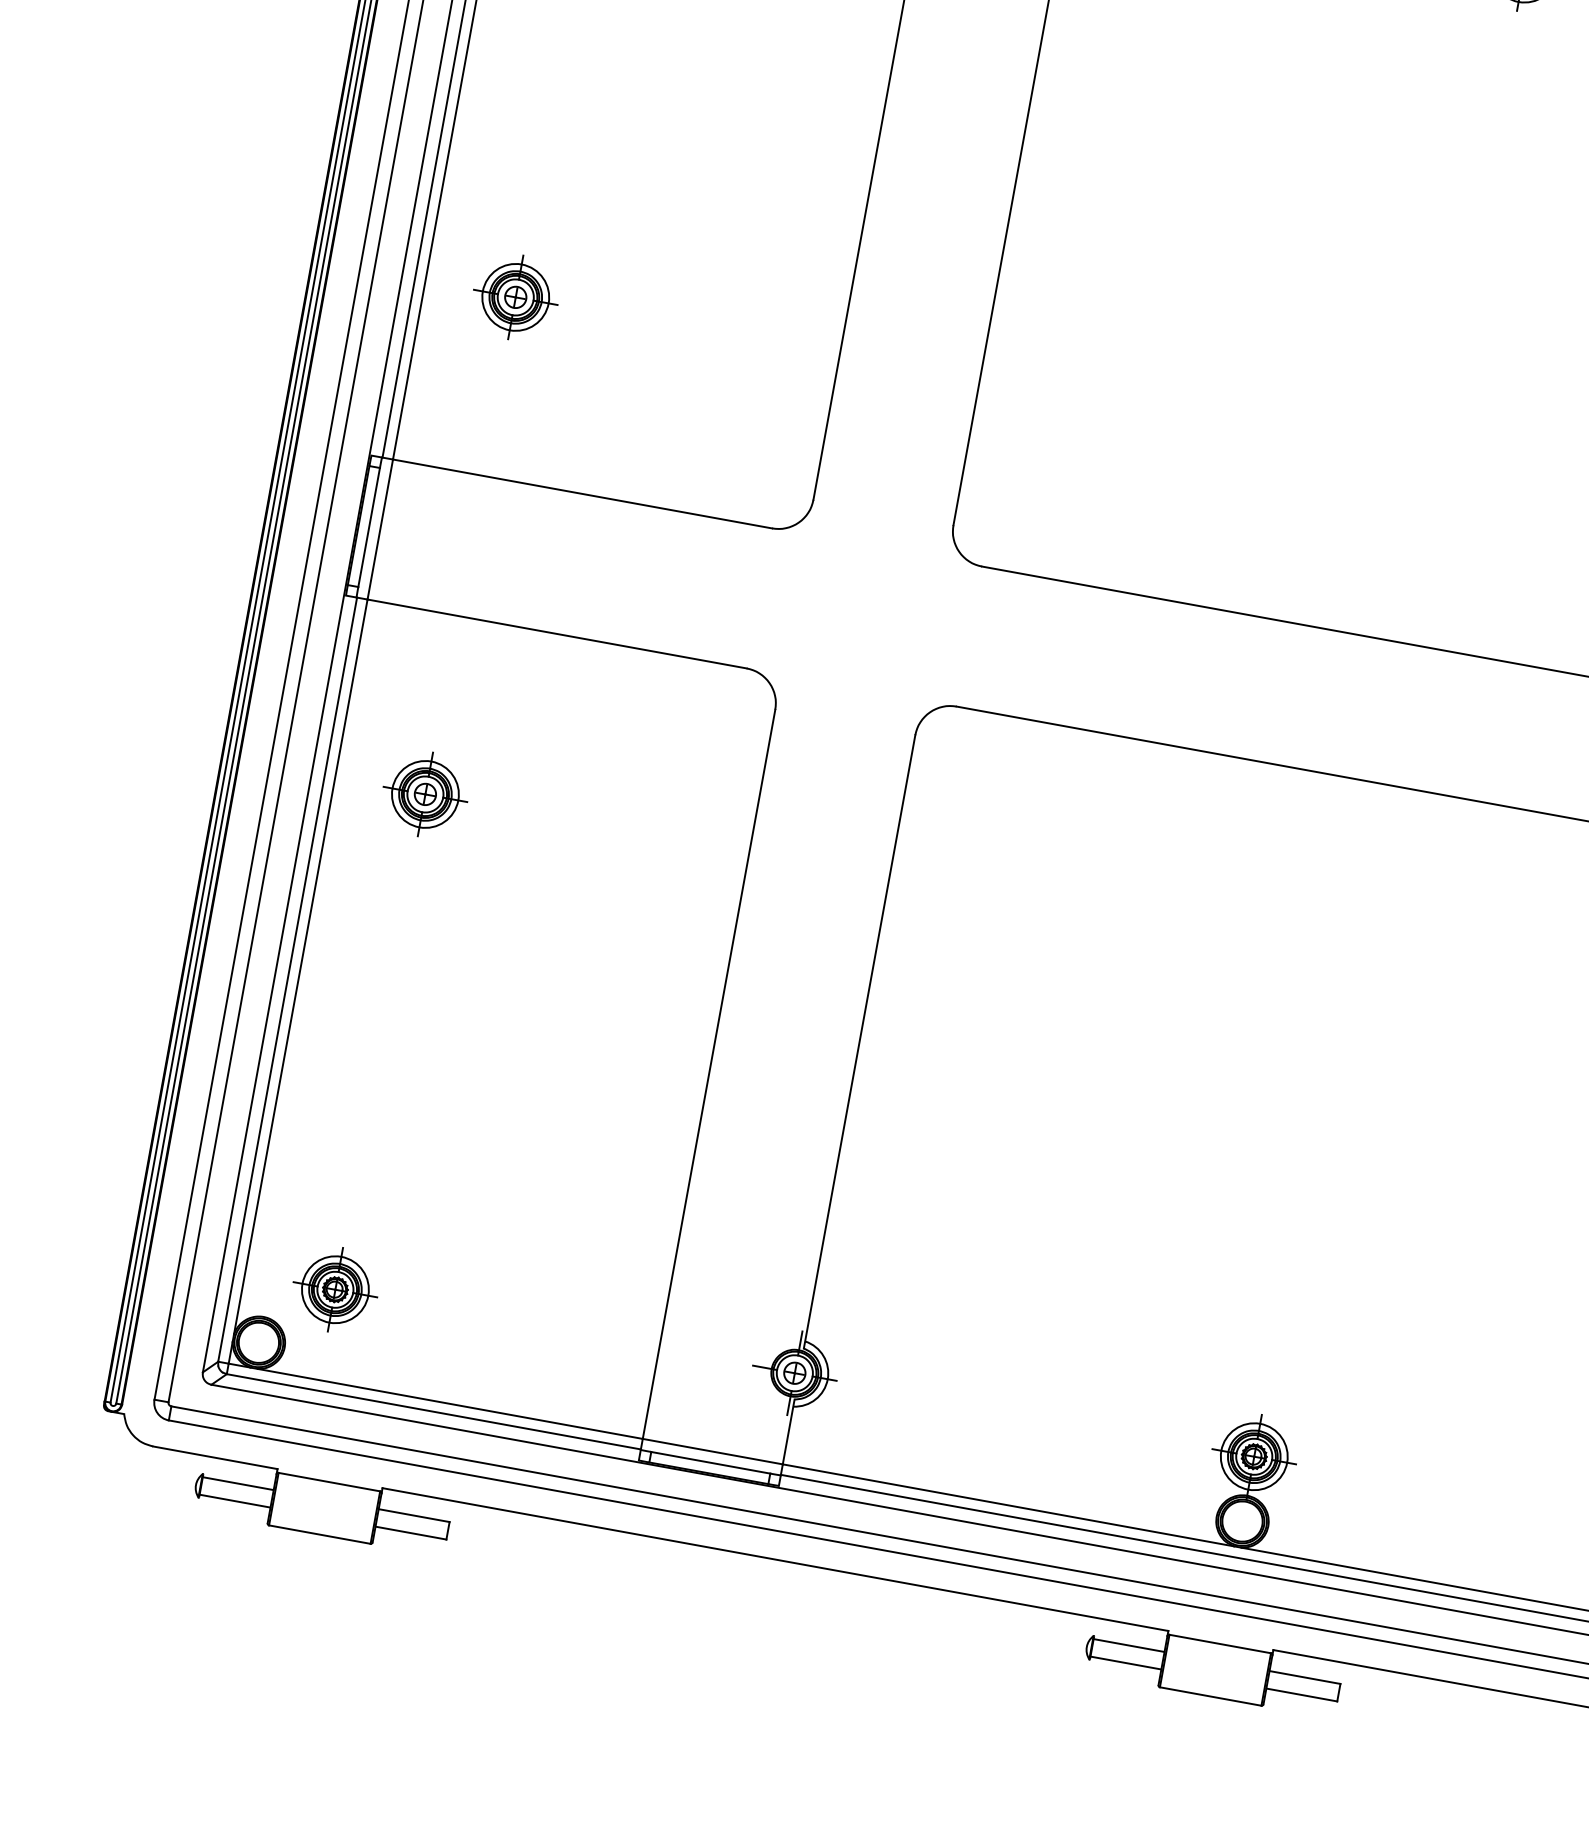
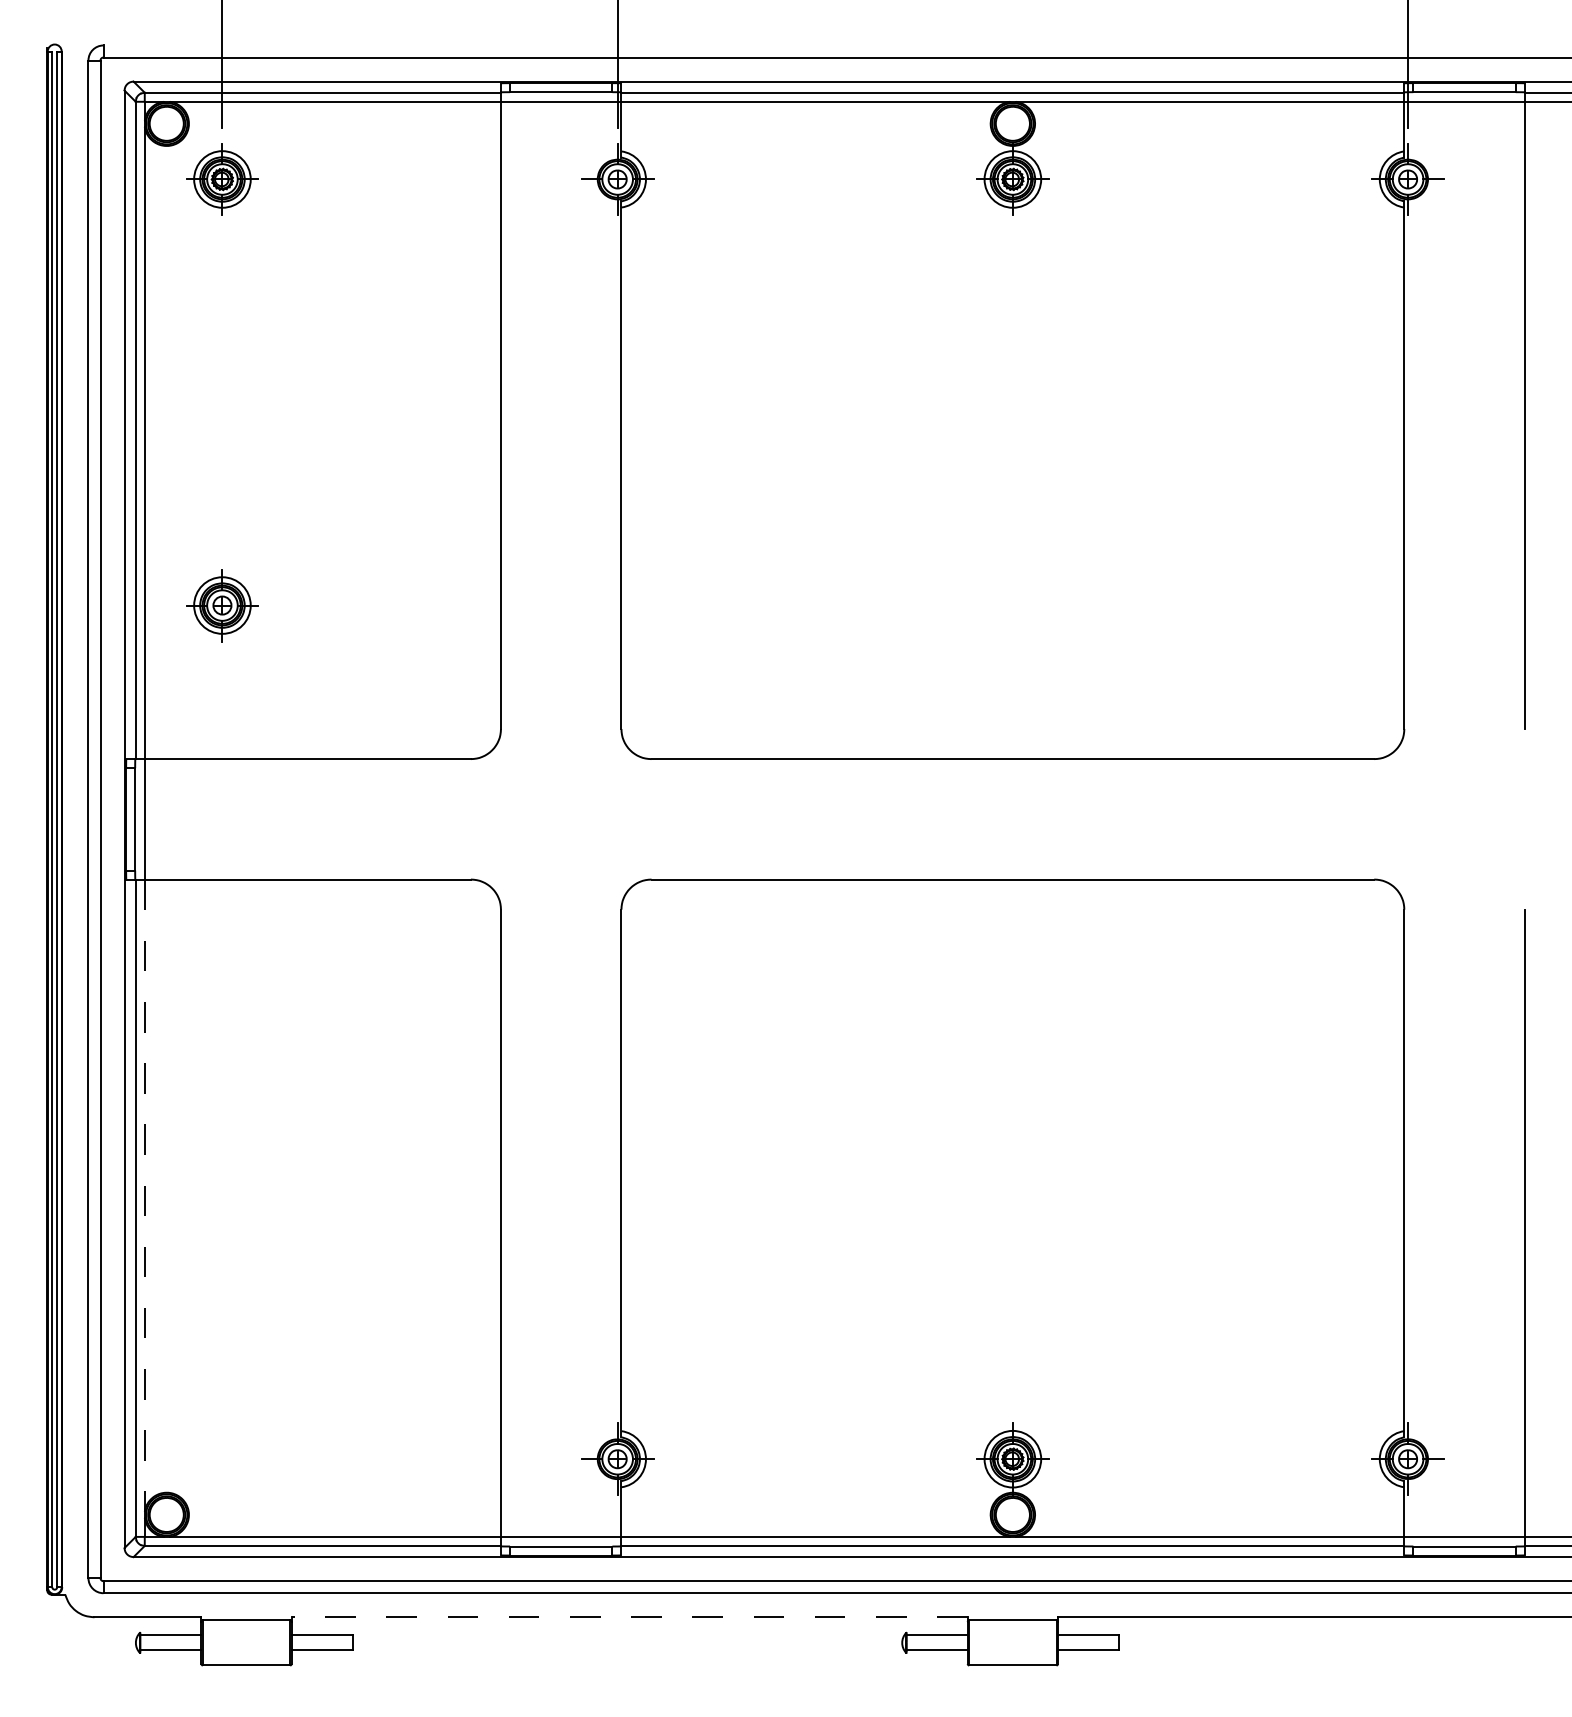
part: (425, 793) -> (222, 1032), removed
line: (300, 967) -> (144, 1196), solid -> dashed
part: (335, 1288) -> (222, 1458), removed
line: (775, 1559) -> (629, 1617), solid -> dashed

